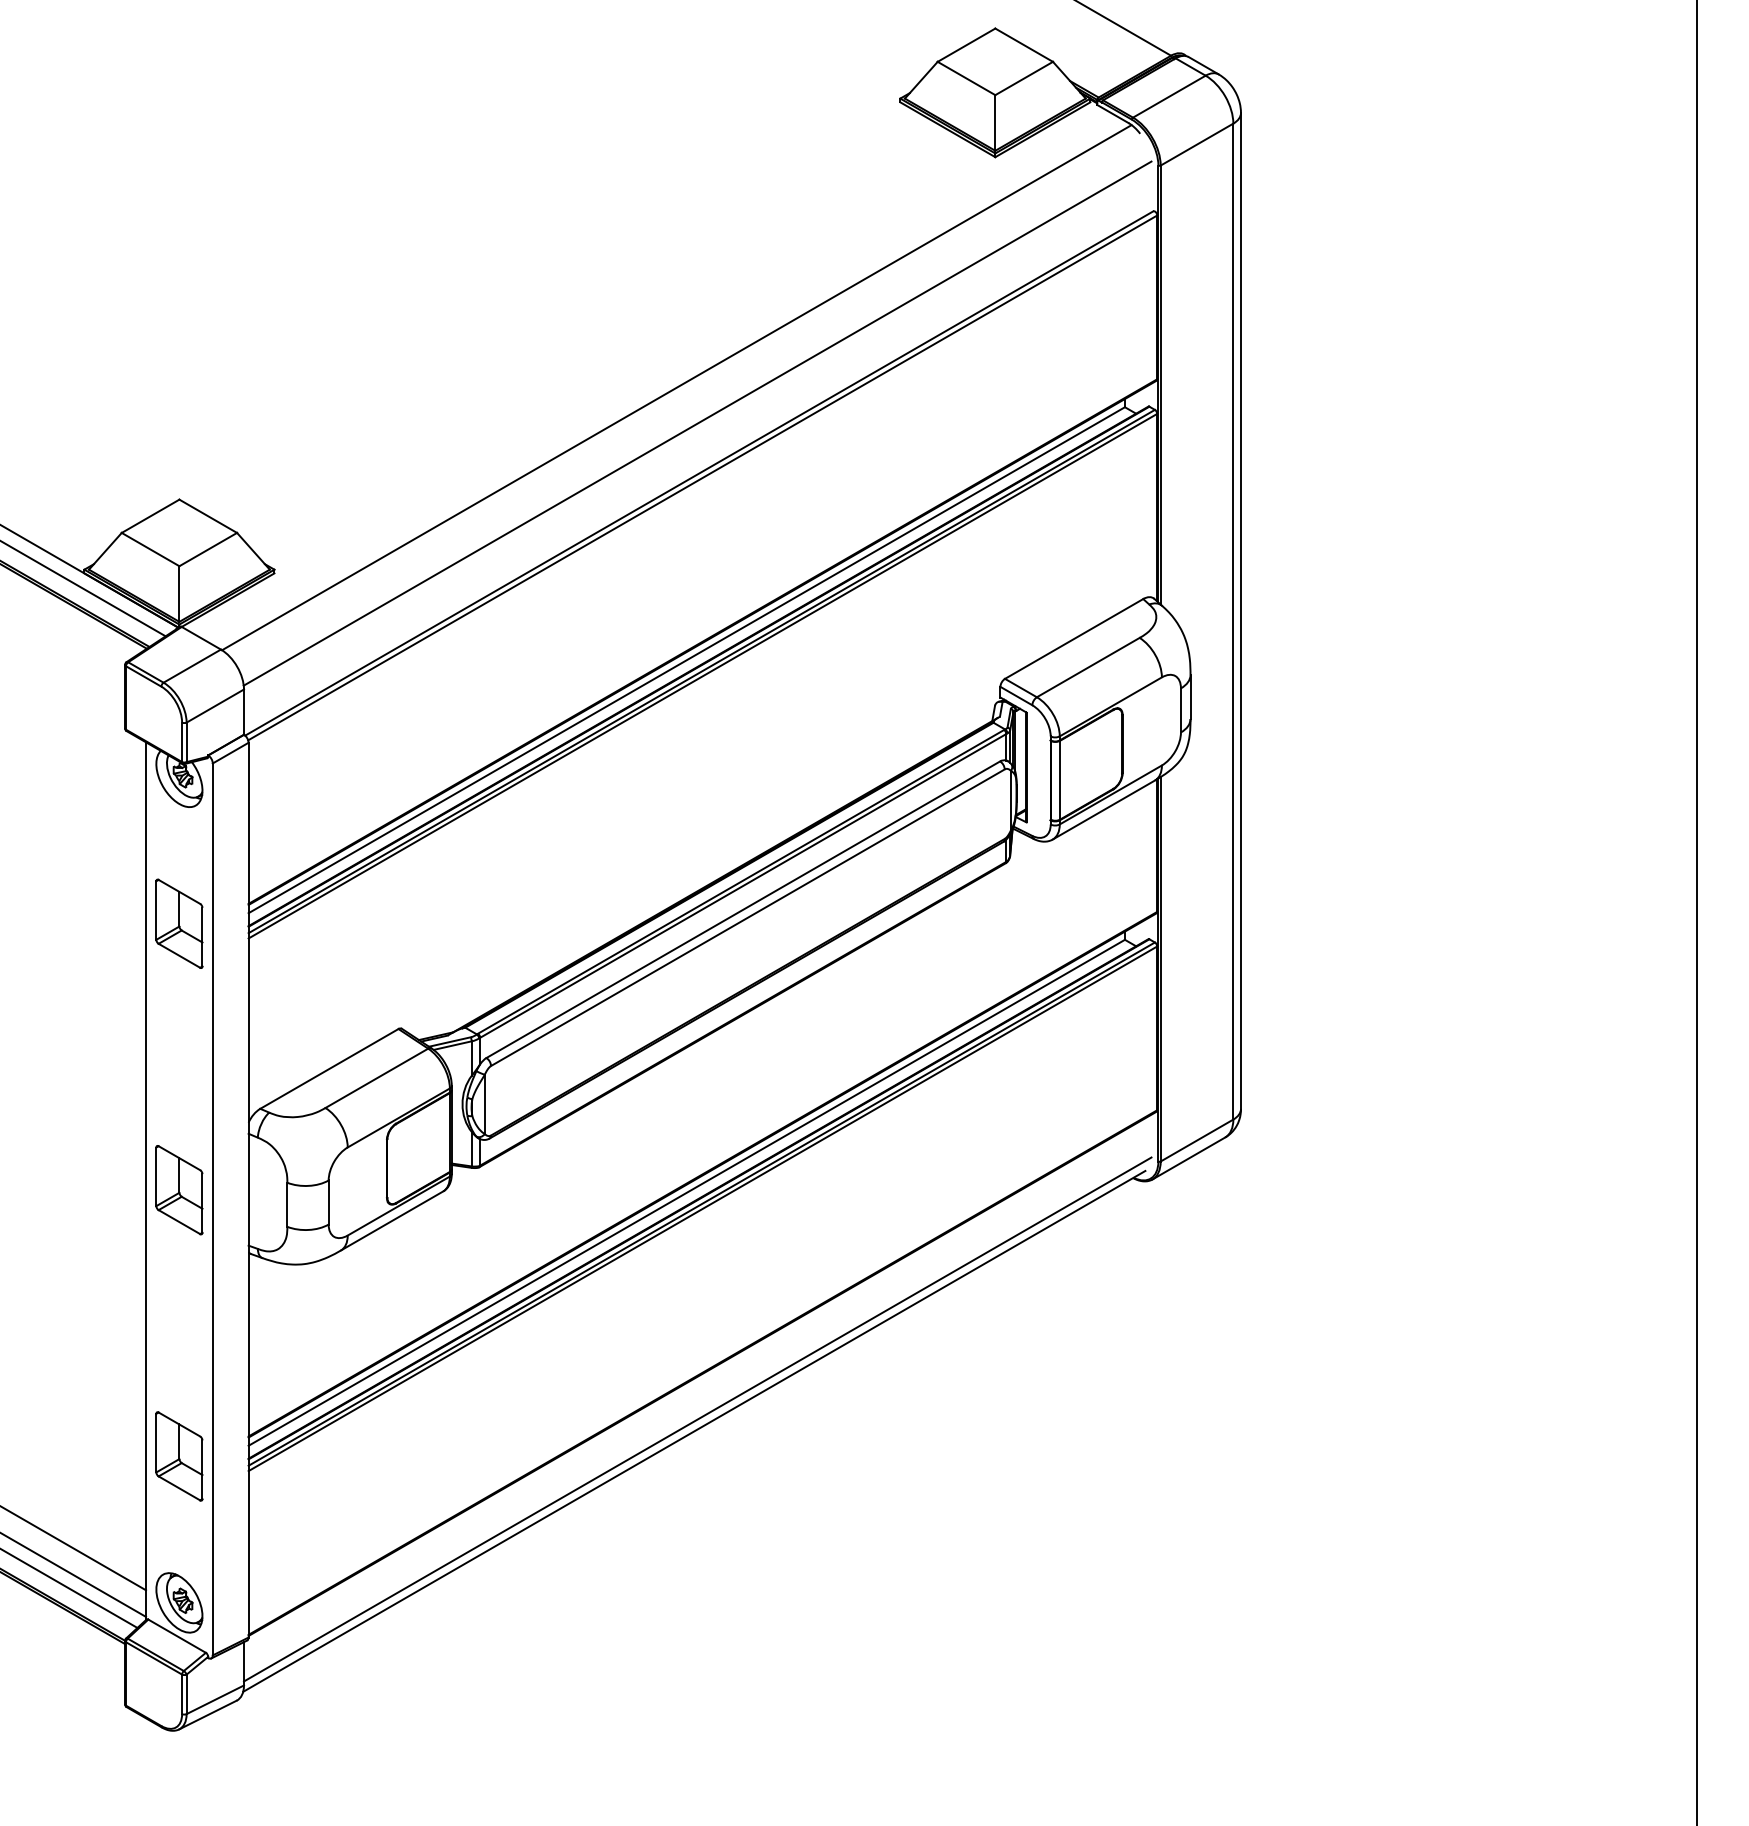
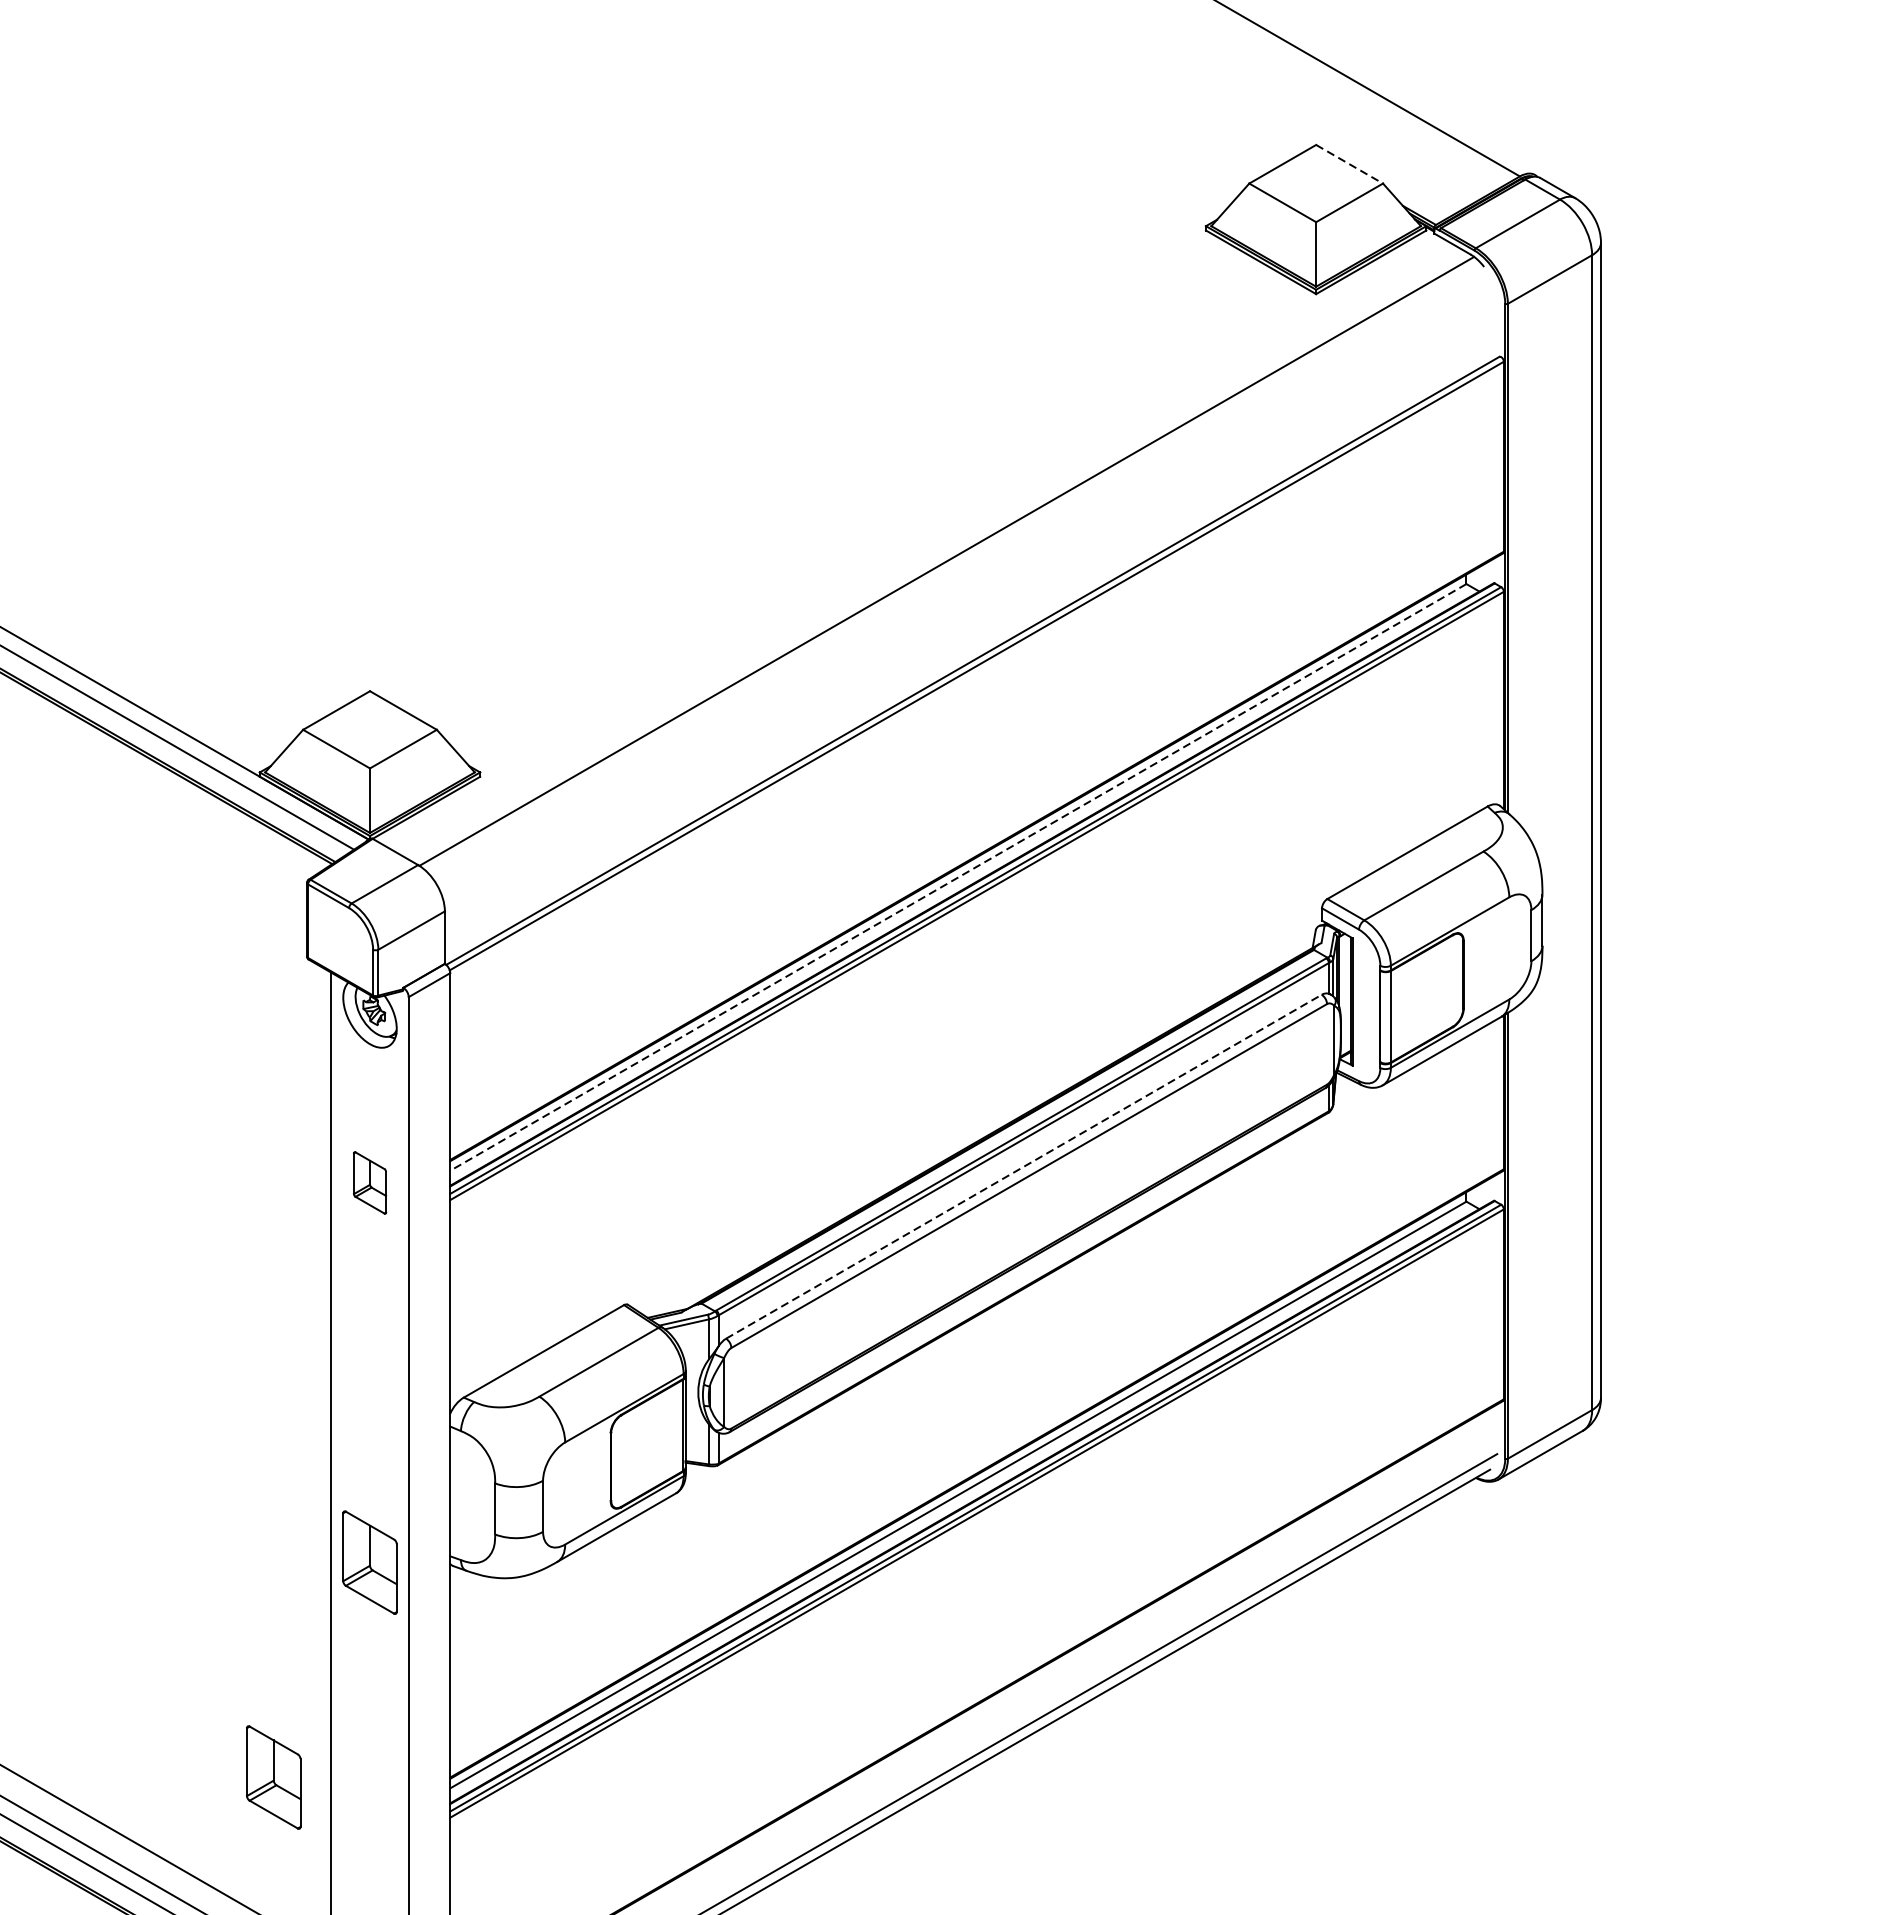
line: (1024, 45) -> (1349, 164), solid -> dashed
line: (697, 423) -> (970, 602), removed
line: (686, 660) -> (958, 877), solid -> dashed
line: (743, 909) -> (1024, 1166), solid -> dashed
part: (179, 923) -> (370, 1182), size x0.6
part: (179, 1190) -> (370, 1563), moved
part: (179, 1456) -> (273, 1777), moved

